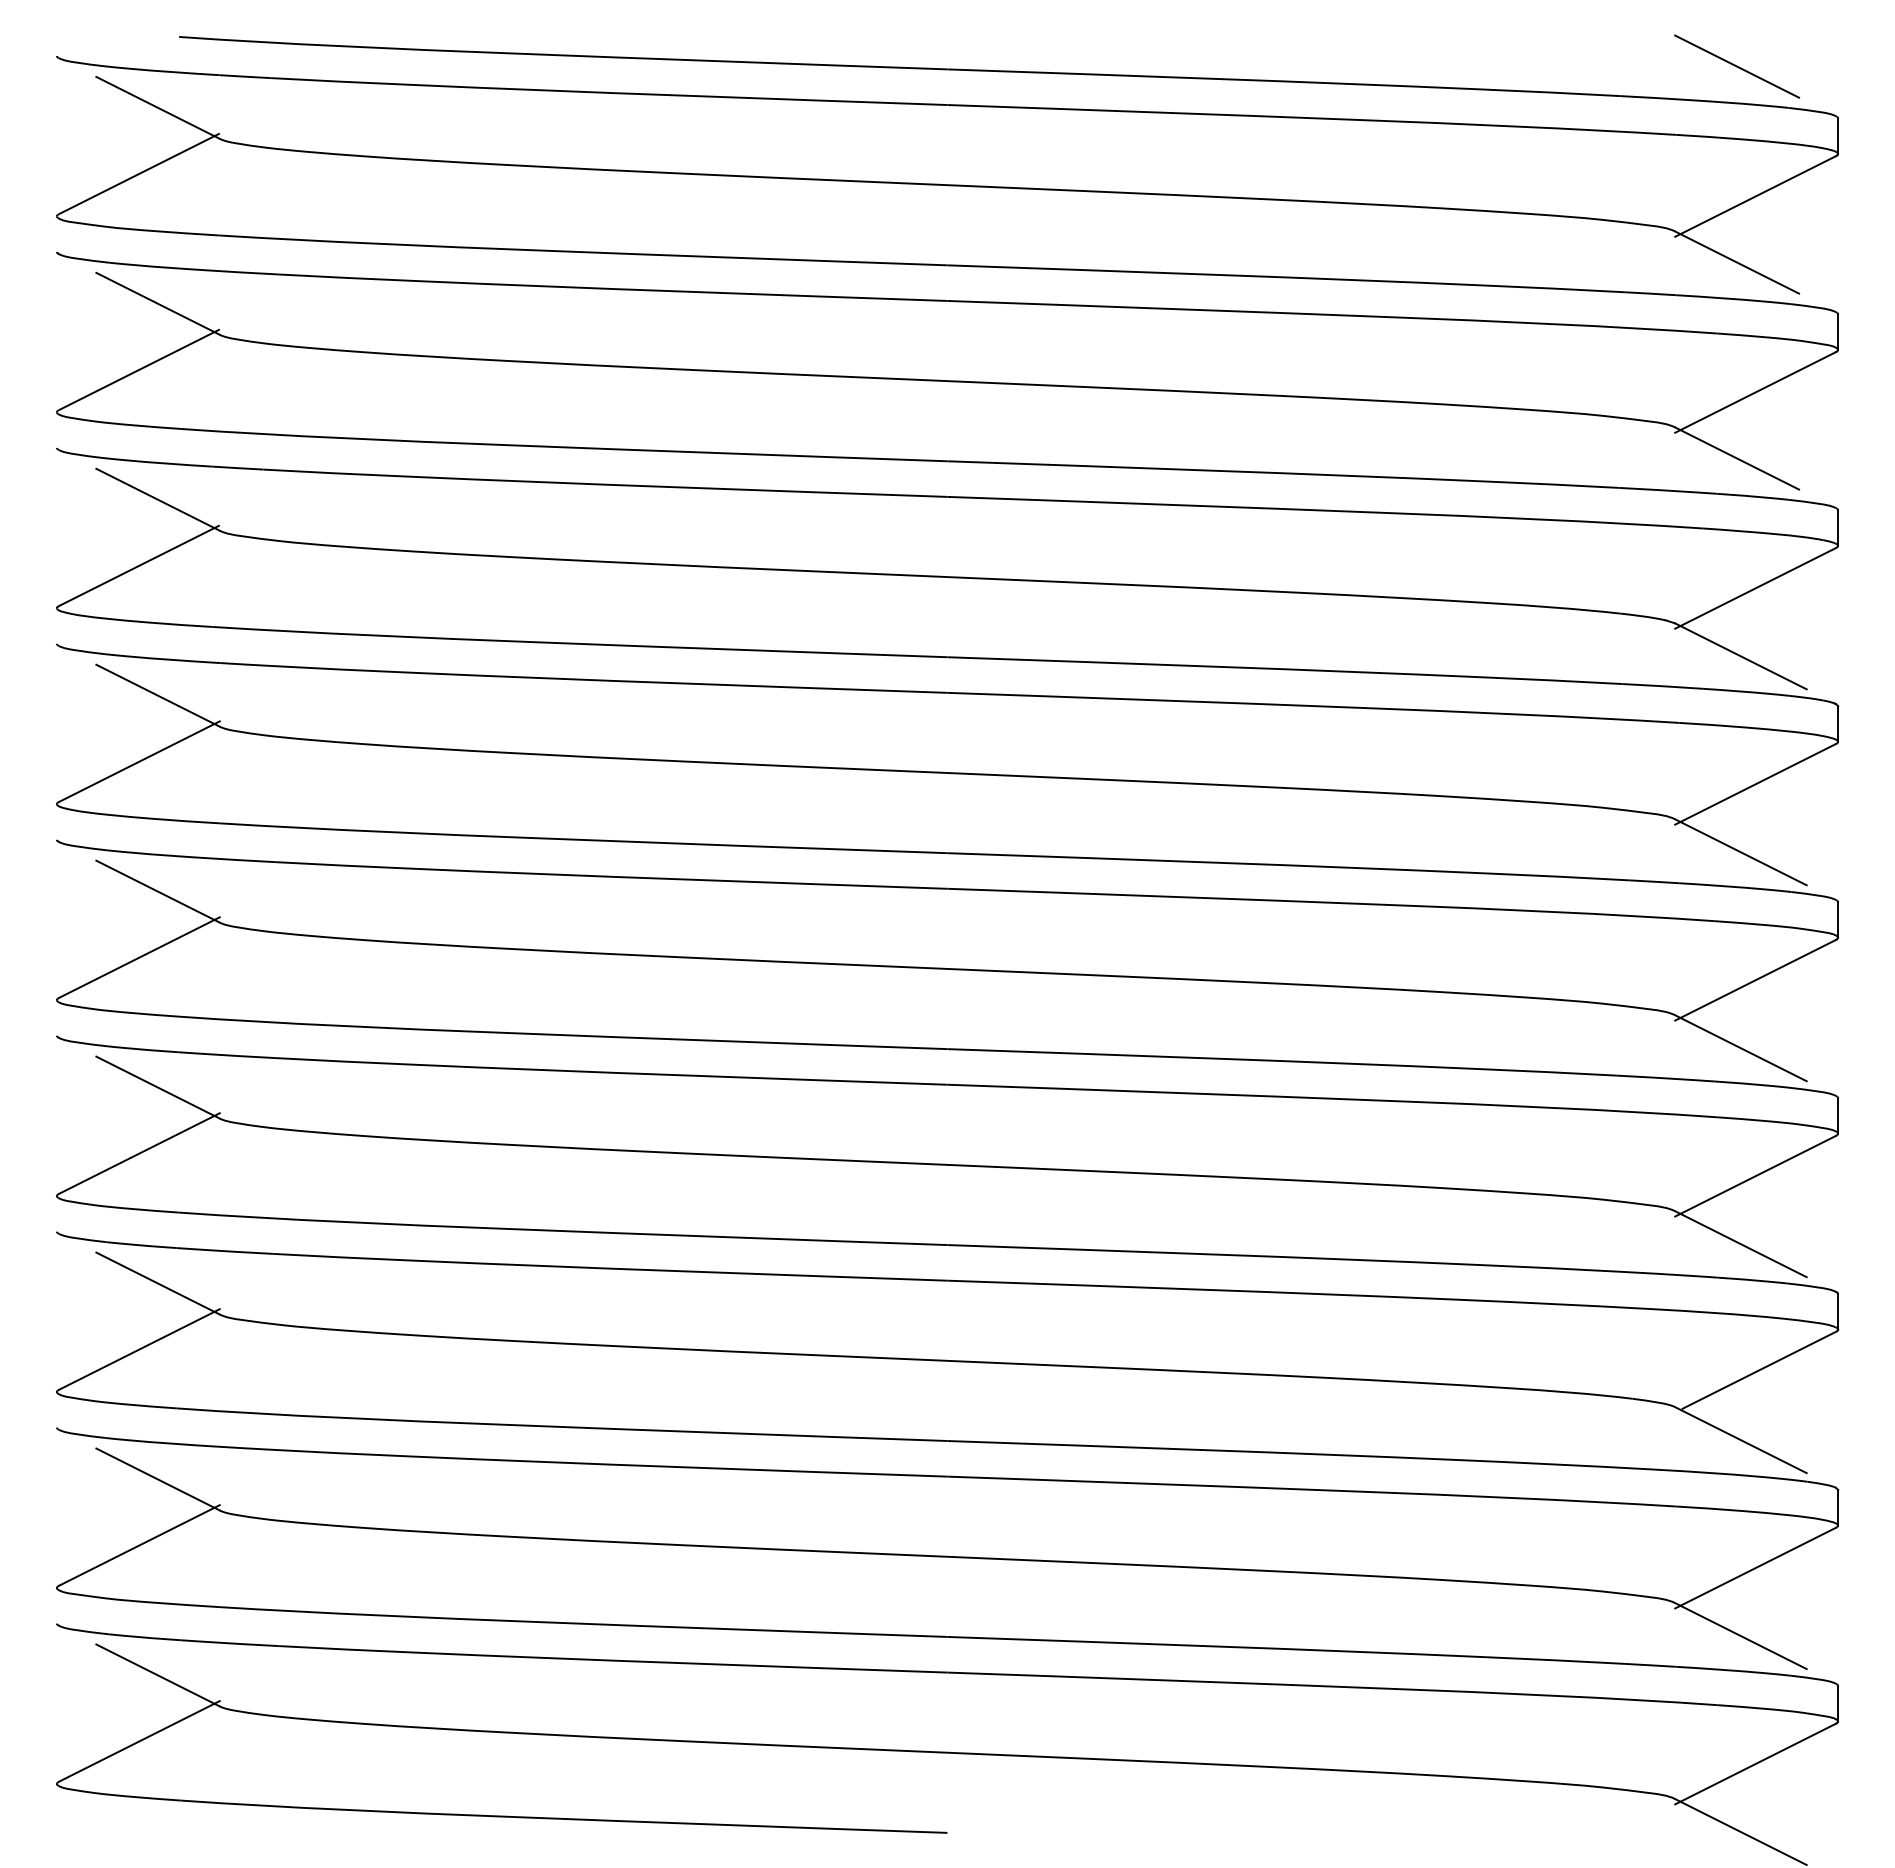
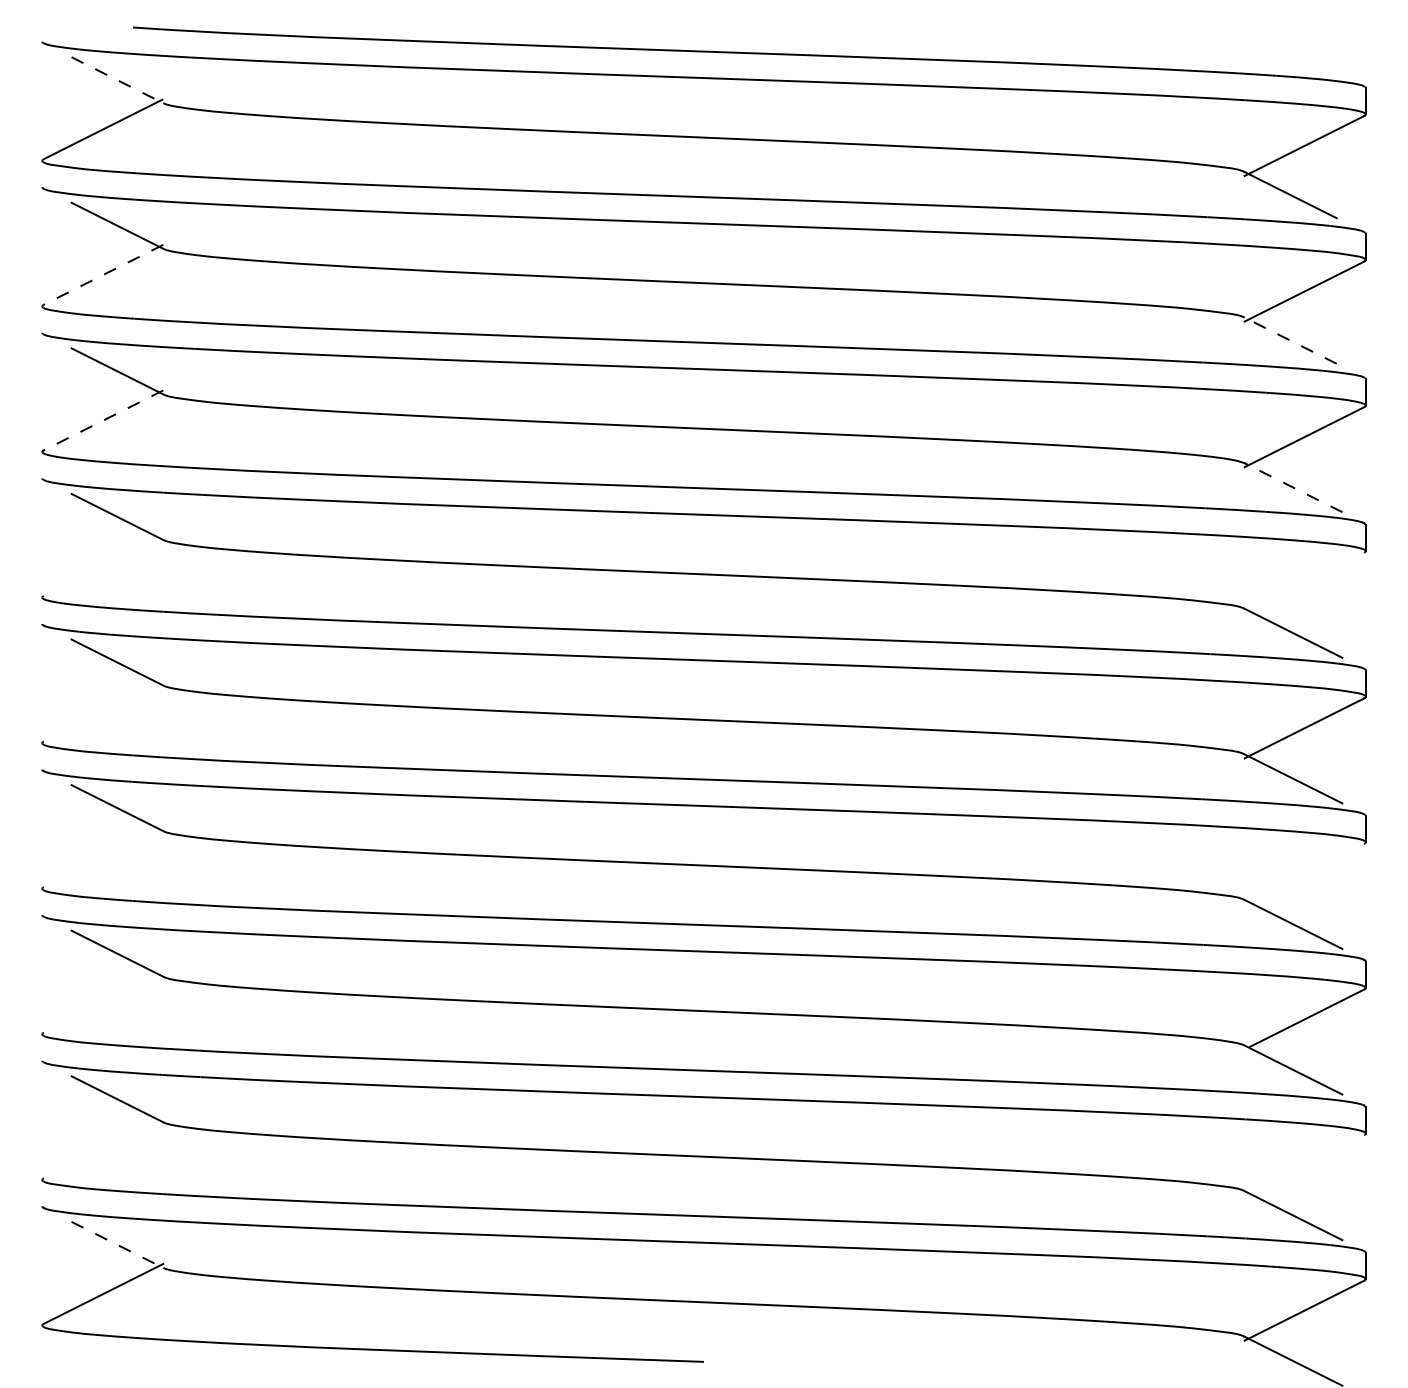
line: (1737, 66) -> (1290, 49), removed
line: (158, 108) -> (117, 80), solid -> dashed
line: (138, 370) -> (102, 275), solid -> dashed
line: (1736, 458) -> (1290, 340), solid -> dashed
line: (138, 566) -> (102, 420), solid -> dashed
line: (1740, 656) -> (1293, 487), solid -> dashed
line: (139, 761) -> (103, 565), removed
line: (1755, 784) -> (1304, 582), removed
line: (139, 957) -> (103, 711), removed
line: (139, 1153) -> (103, 857), removed
line: (1755, 1175) -> (1304, 873), removed
line: (139, 1349) -> (103, 1002), removed
line: (139, 1545) -> (103, 1148), removed
line: (1755, 1567) -> (1304, 1164), removed
line: (158, 1675) -> (117, 1244), solid -> dashed

